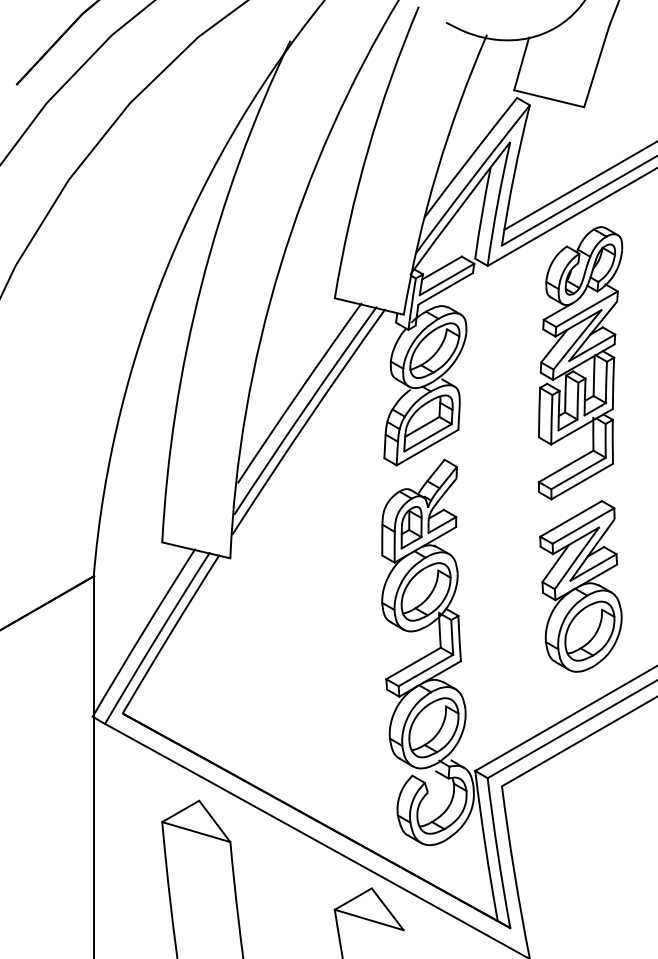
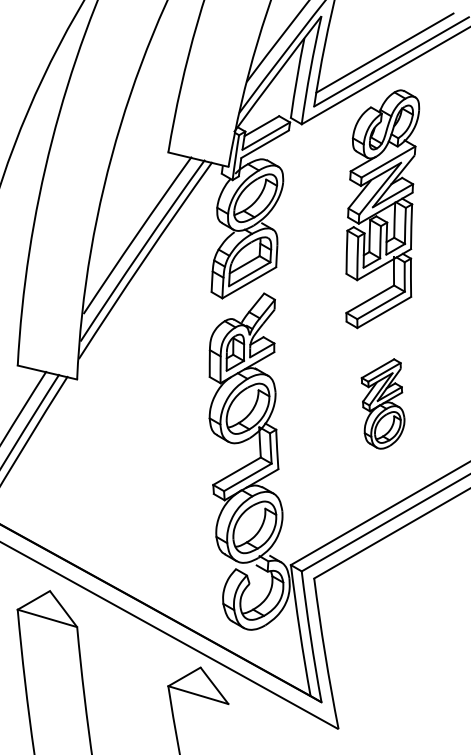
part: (580, 586) -> (382, 404), size x0.6

